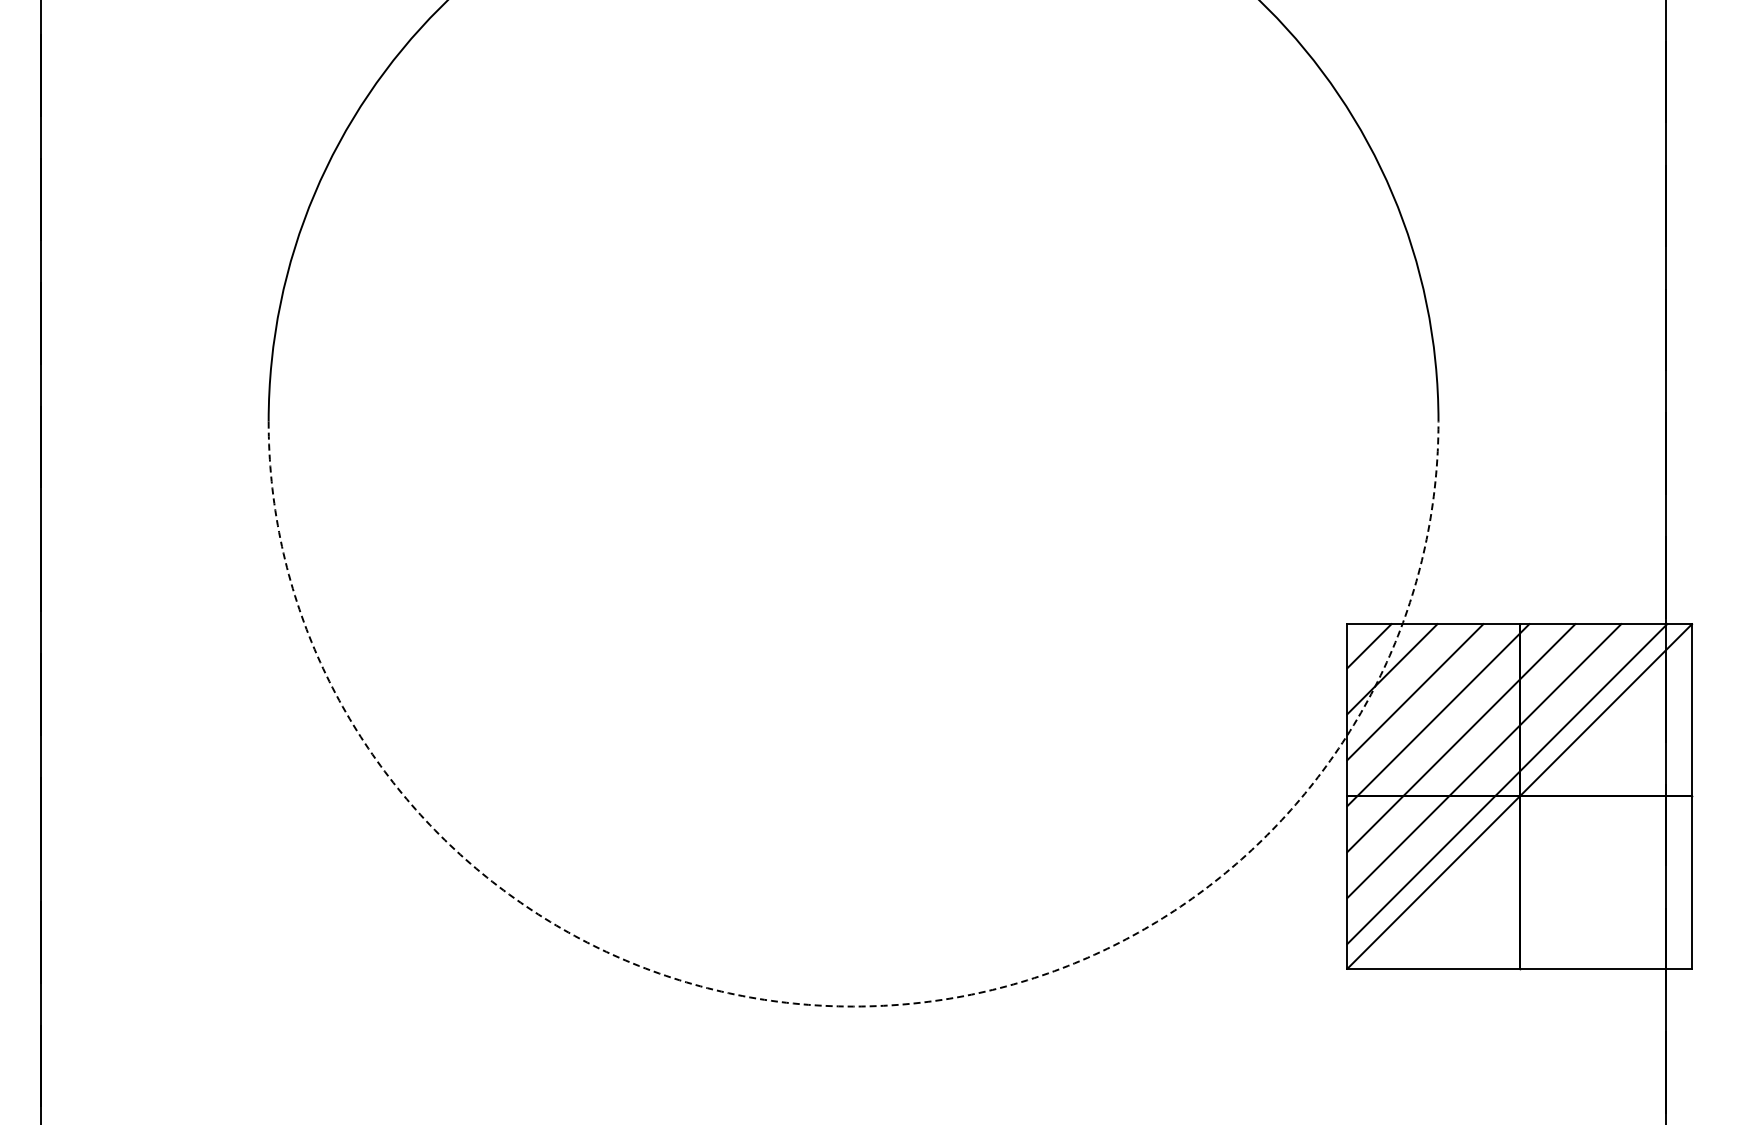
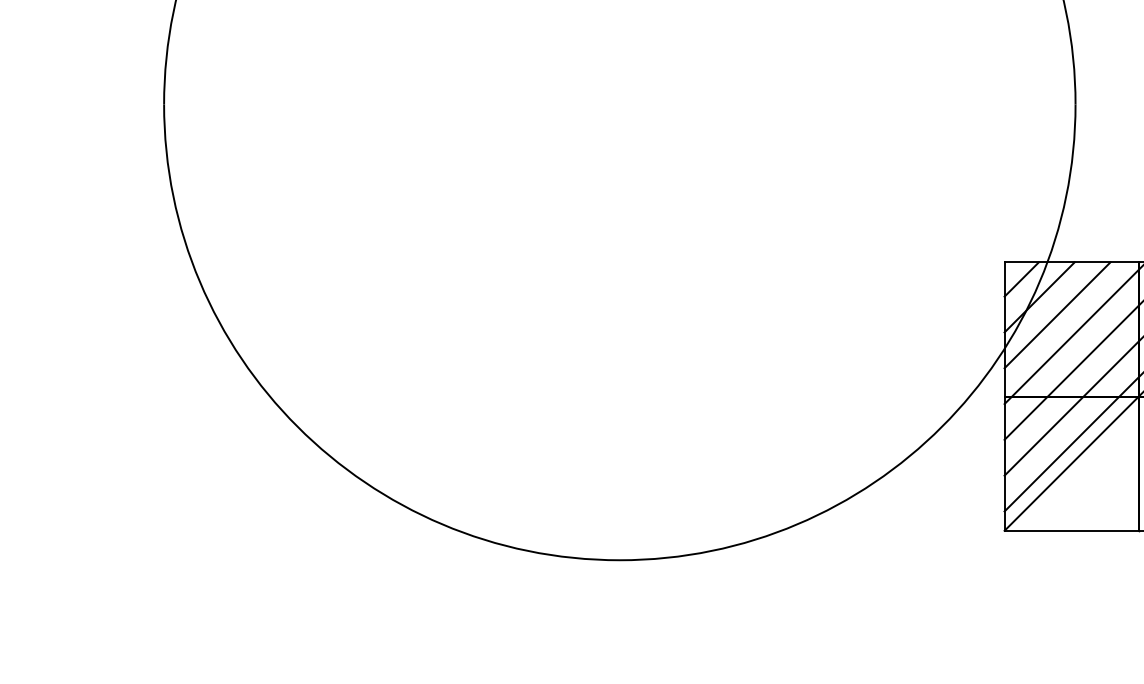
arc: (853, 1006) -> (619, 560), dashed -> solid

